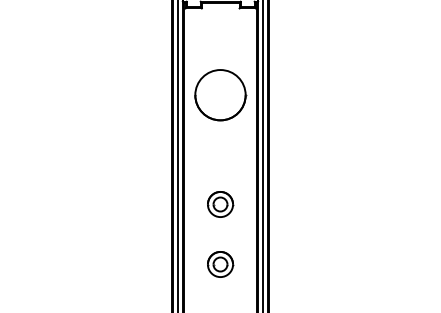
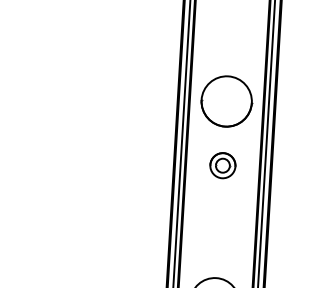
part: (220, 95) -> (226, 101), moved
part: (220, 264) -> (219, 225), removed

